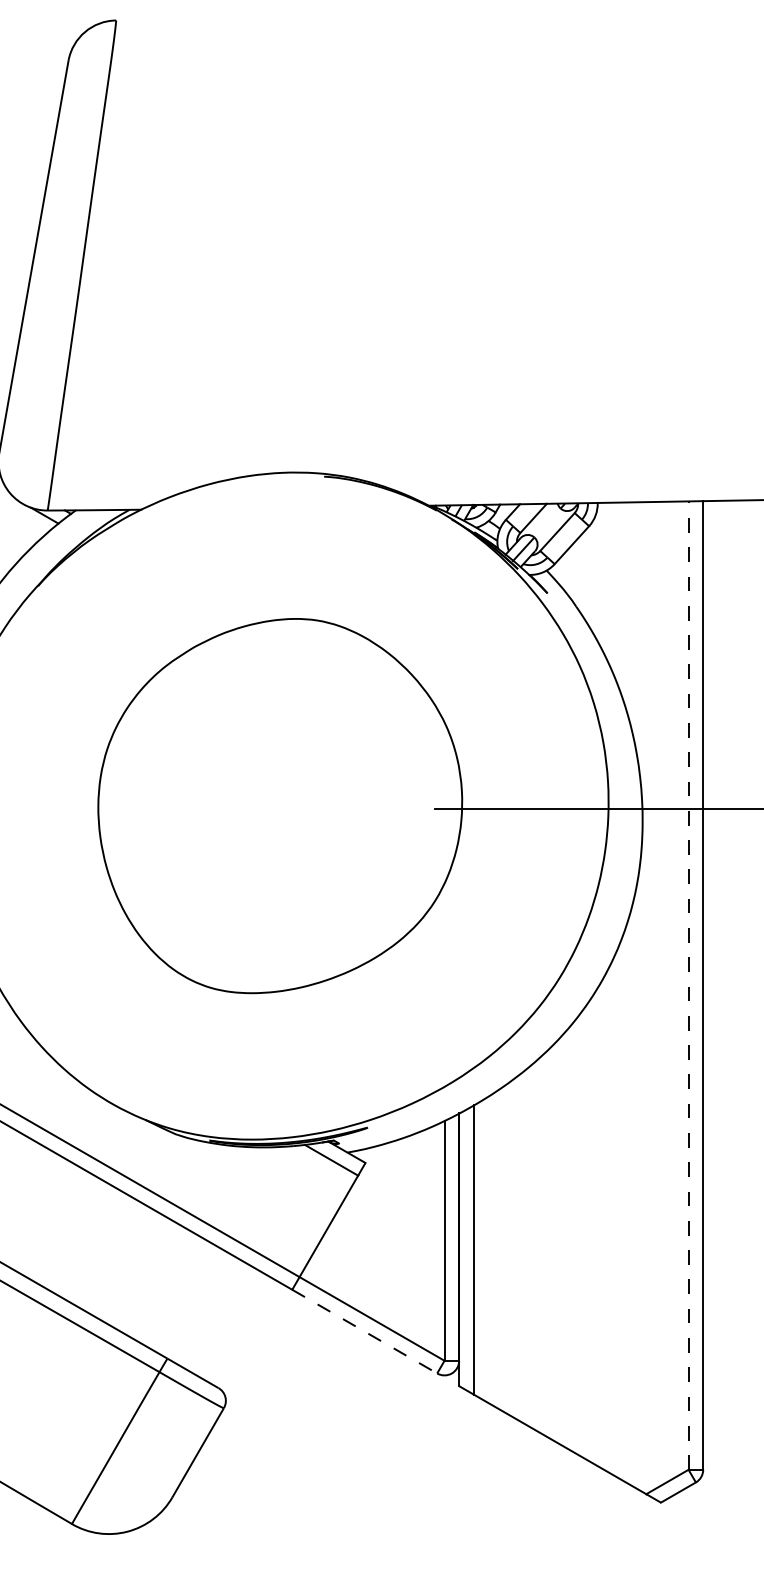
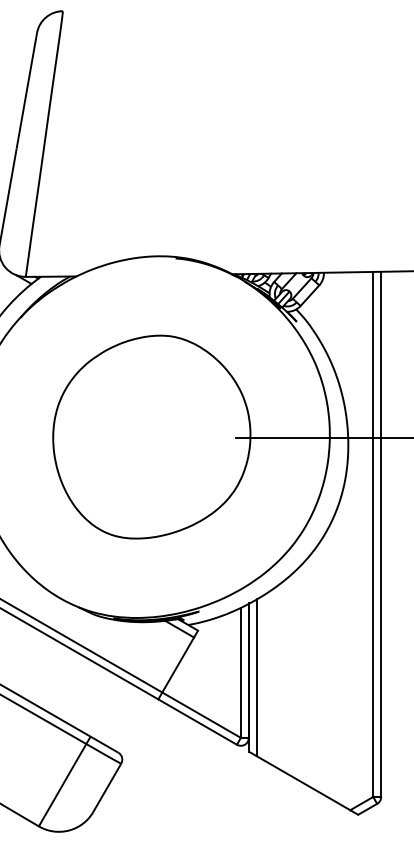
line: (689, 985) -> (373, 534), dashed -> solid
line: (366, 1332) -> (198, 722), dashed -> solid

